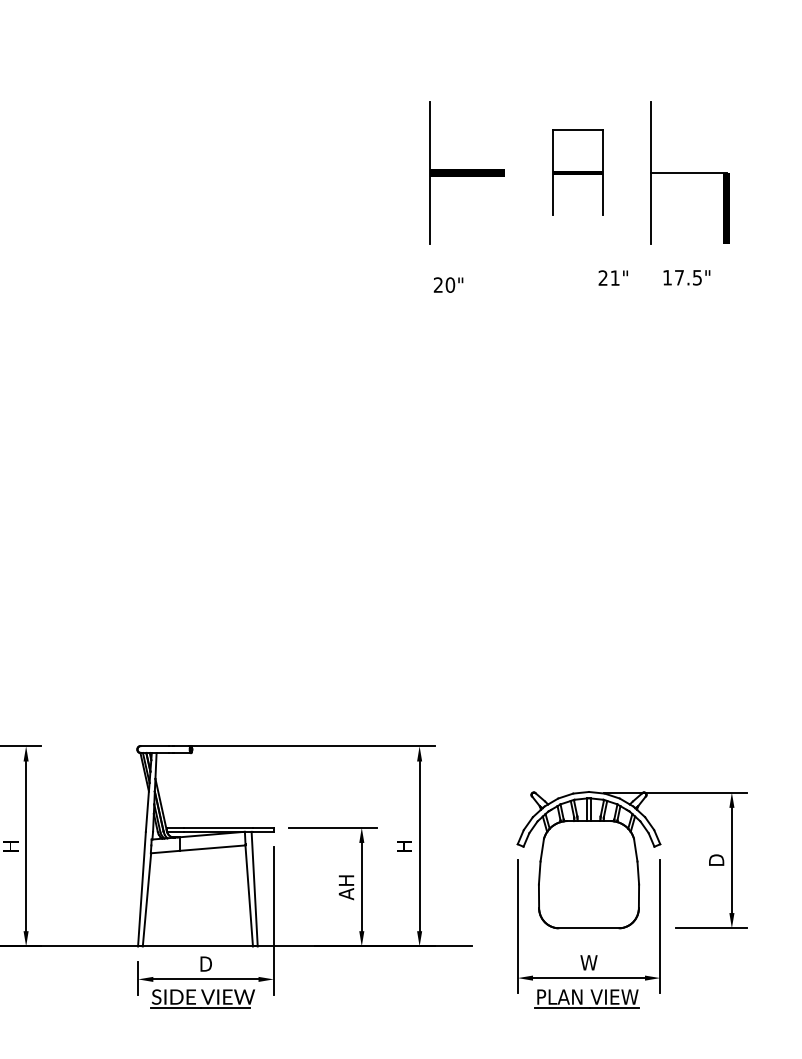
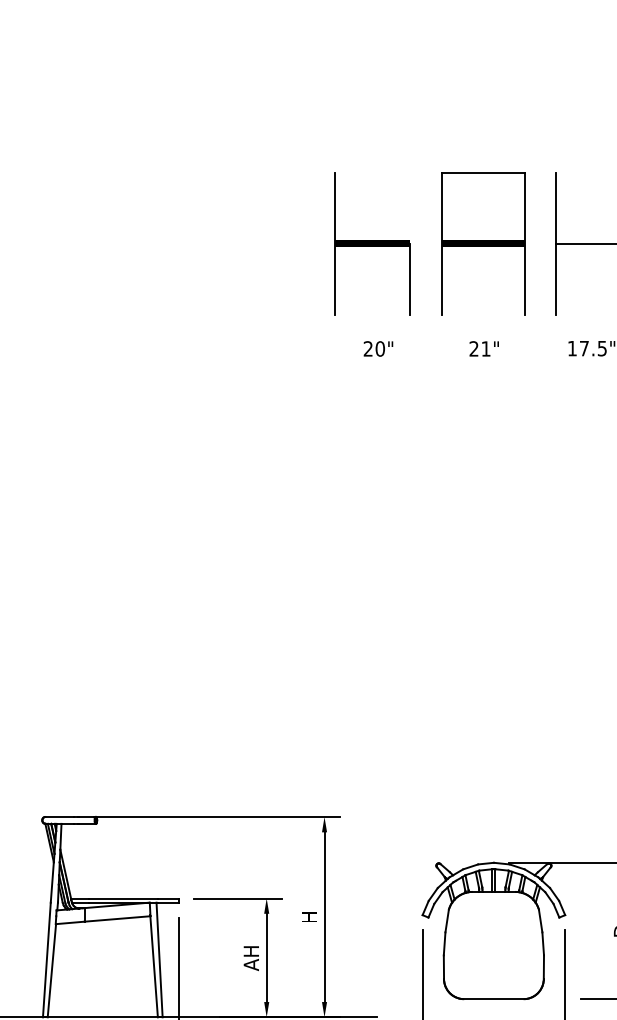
part: (578, 172) -> (483, 243), size x1.67
line: (505, 207) -> (410, 278), added
text: (612, 277) -> (483, 348), moved
text: (448, 284) -> (378, 348), moved

